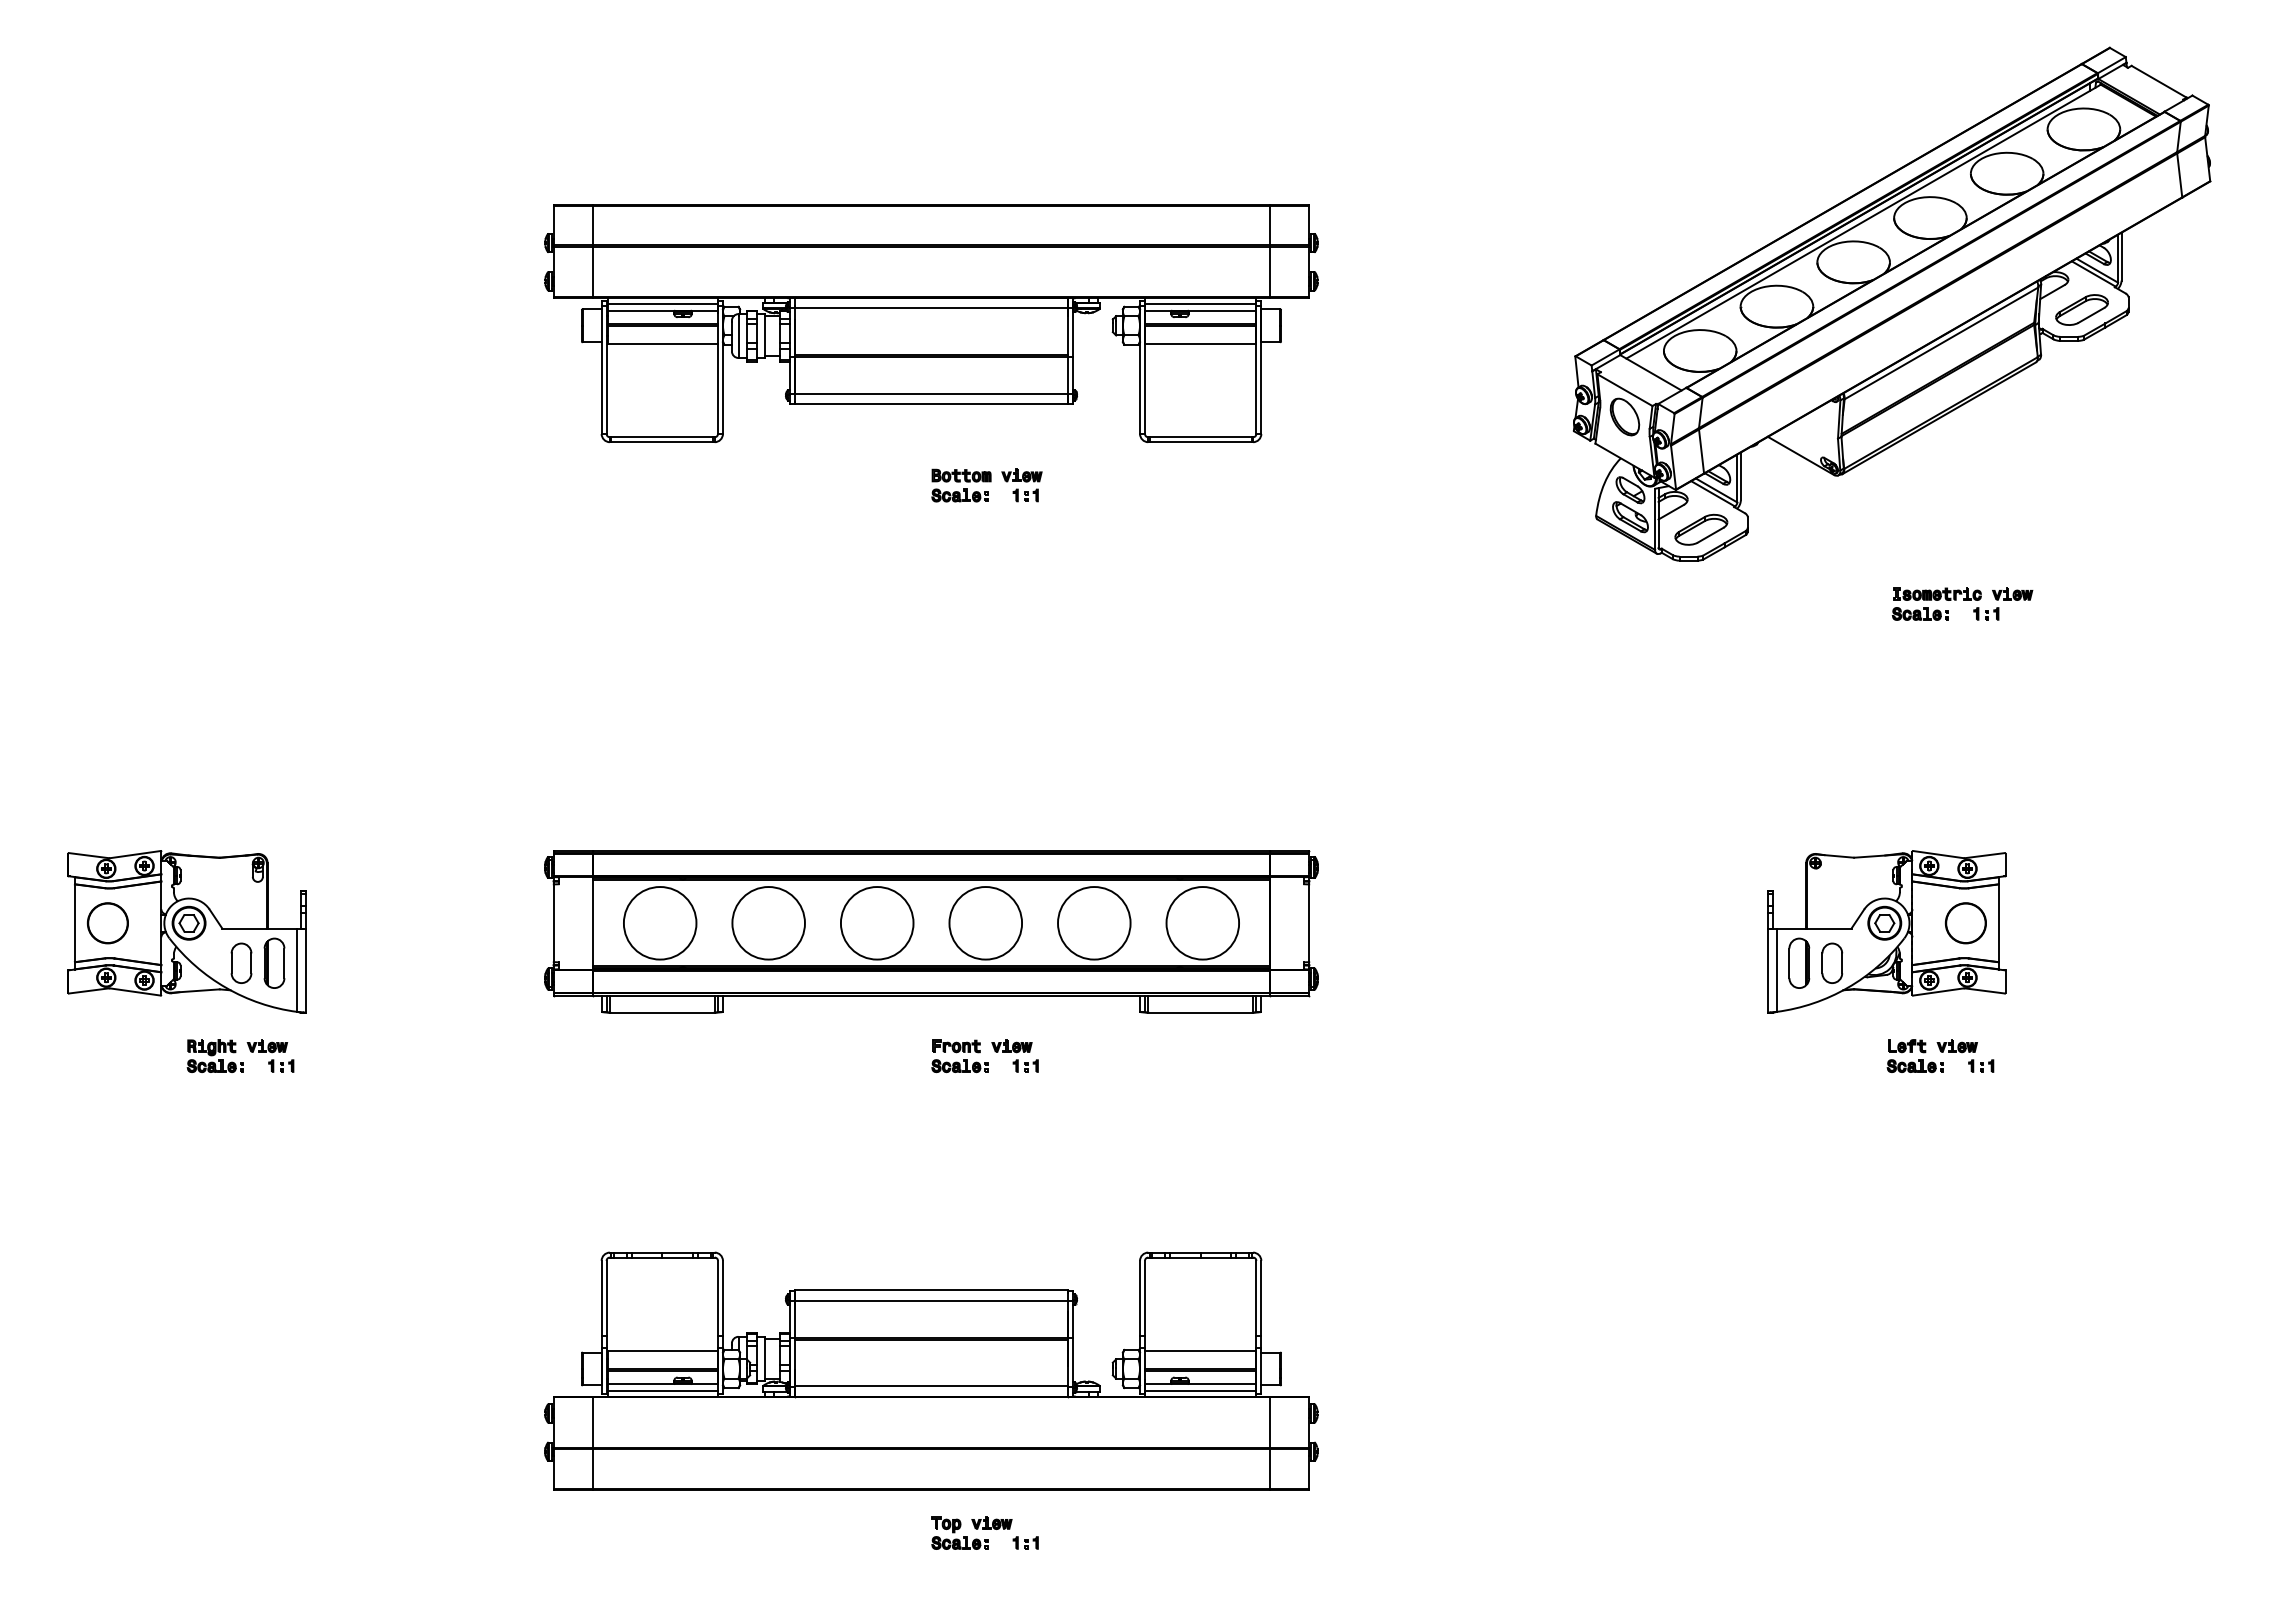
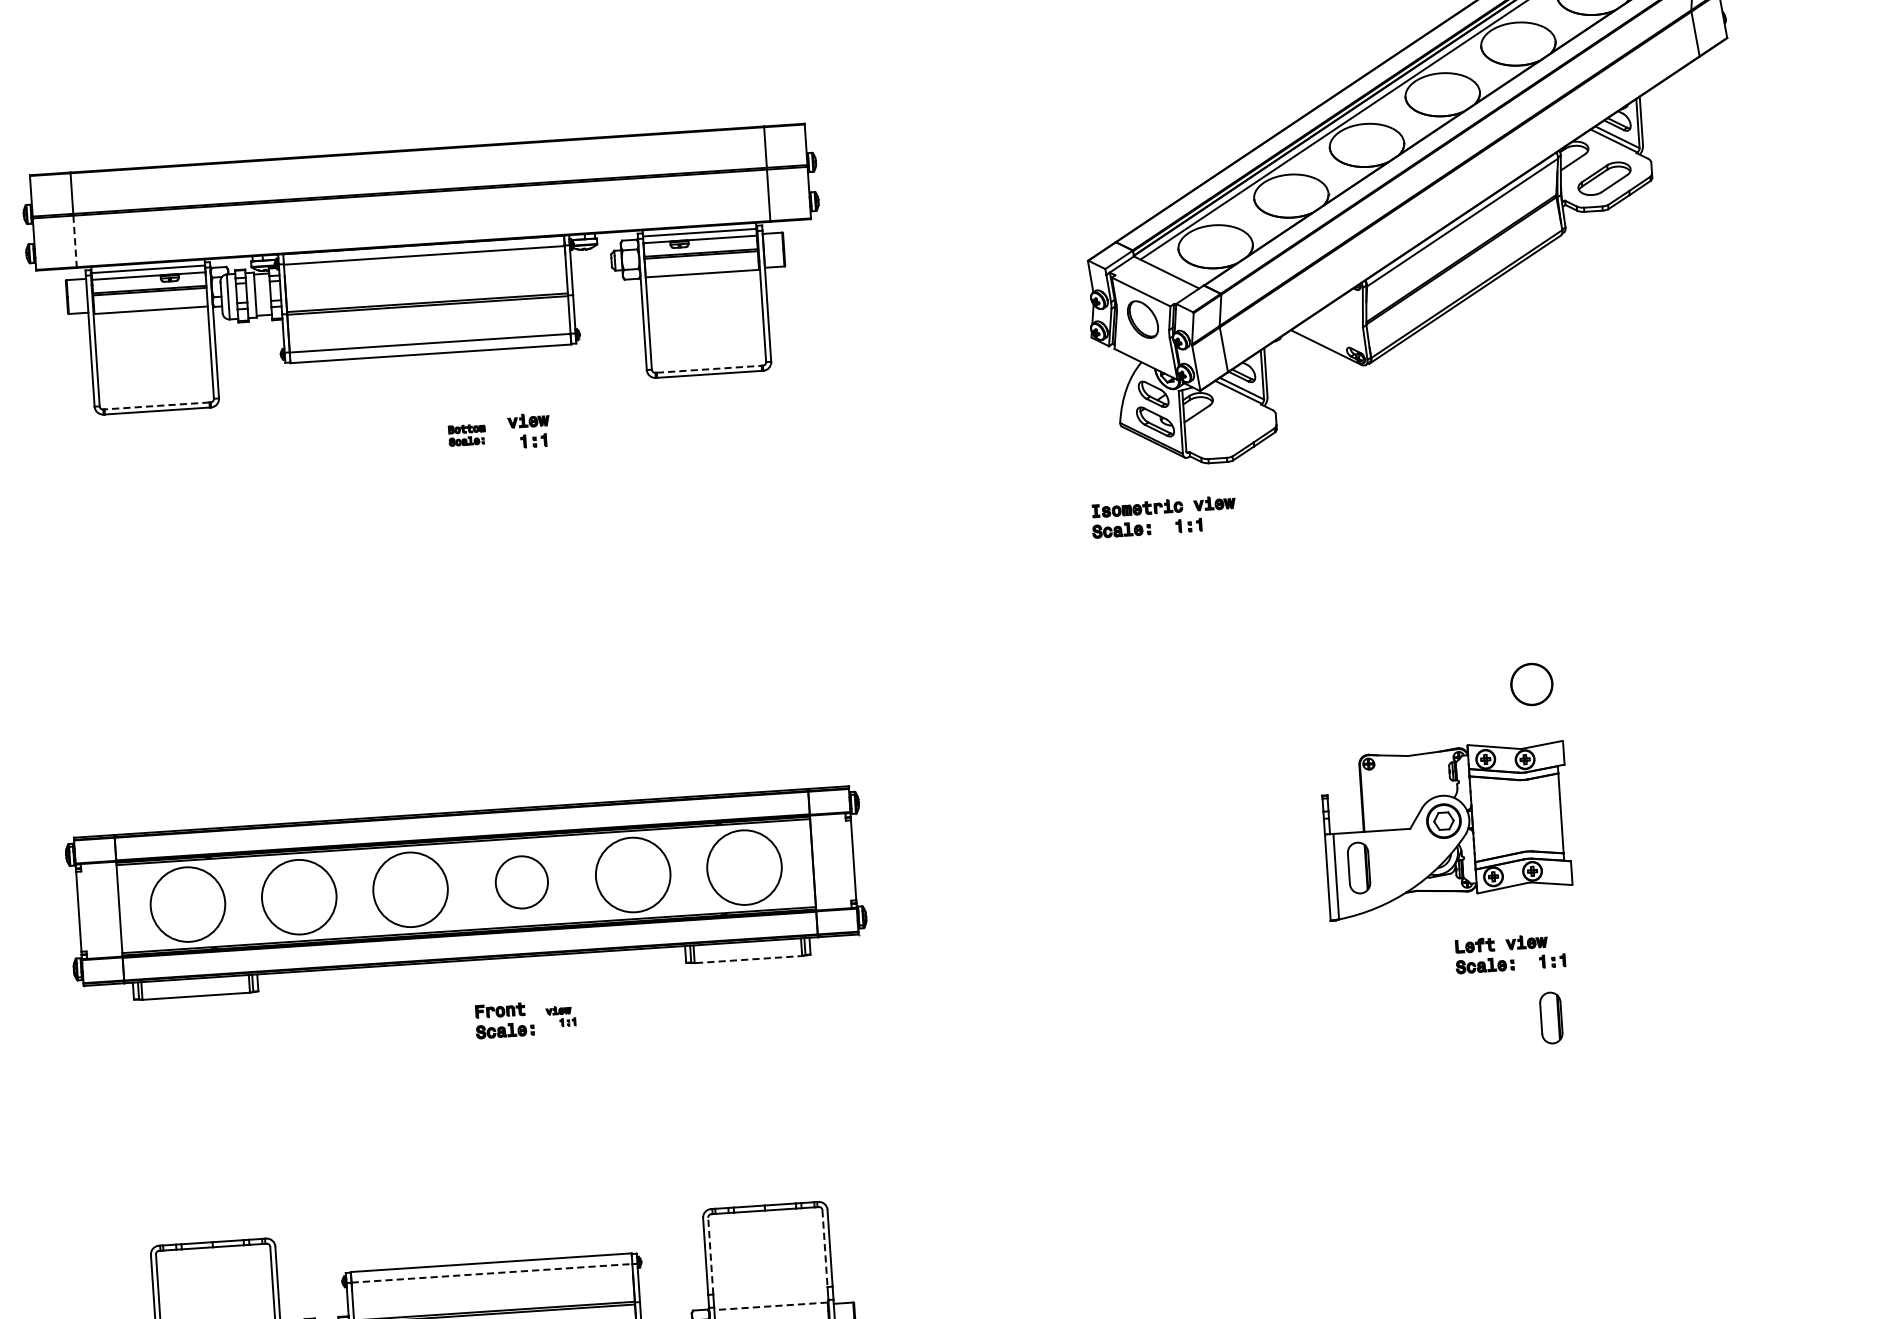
line: (593, 272) -> (75, 241), solid -> dashed
line: (661, 437) -> (156, 406), solid -> dashed
line: (1201, 437) -> (710, 369), solid -> dashed
part: (961, 485) -> (467, 435), size x0.6
part: (1701, 529) -> (1229, 429), removed
part: (1962, 603) -> (1163, 516), moved
circle: (985, 923) -> (521, 882), size x0.7
circle: (1965, 923) -> (1531, 684), moved
part: (1832, 962) -> (1393, 864), removed
line: (1201, 1012) -> (749, 959), solid -> dashed
part: (1014, 1055) -> (560, 1016), size x0.6
part: (1976, 1120) -> (1551, 1017), added
line: (1144, 1297) -> (710, 1255), solid -> dashed
line: (1256, 1298) -> (825, 1248), solid -> dashed
line: (931, 1300) -> (491, 1272), solid -> dashed
line: (1199, 1350) -> (770, 1306), solid -> dashed

